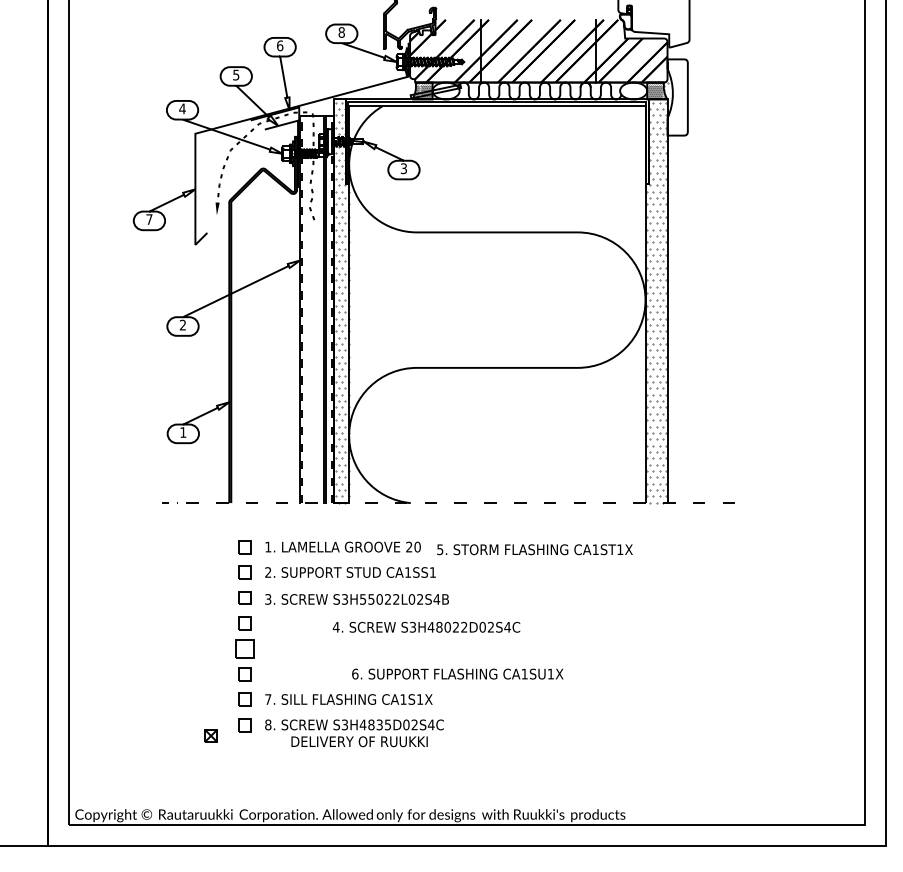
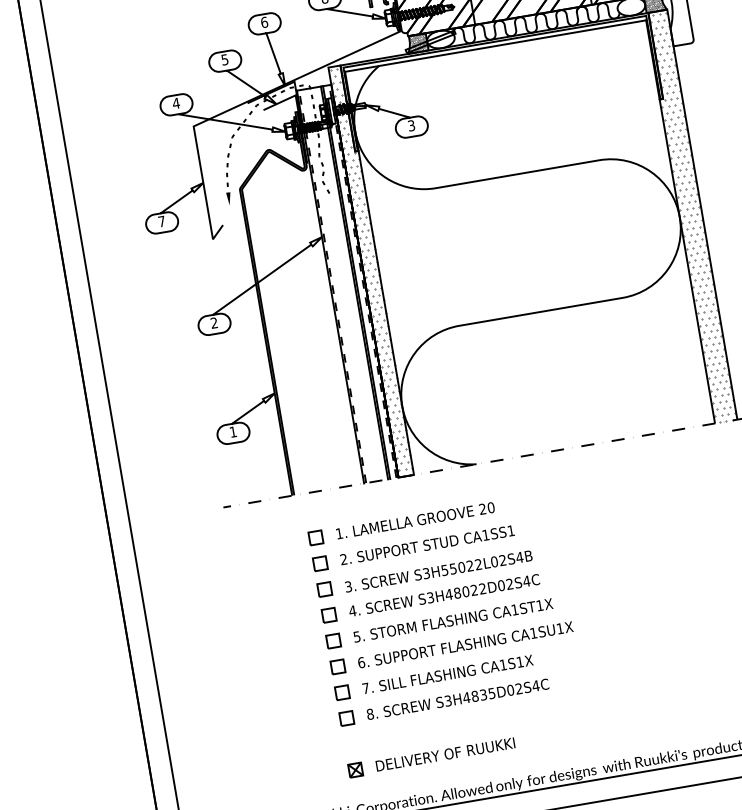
text: (534, 549) -> (452, 620), moved
text: (426, 626) -> (444, 594), moved
part: (244, 648) -> (332, 640), size x0.71
text: (457, 673) -> (465, 644), moved
part: (210, 735) -> (354, 769), moved
text: (359, 741) -> (445, 754), moved

